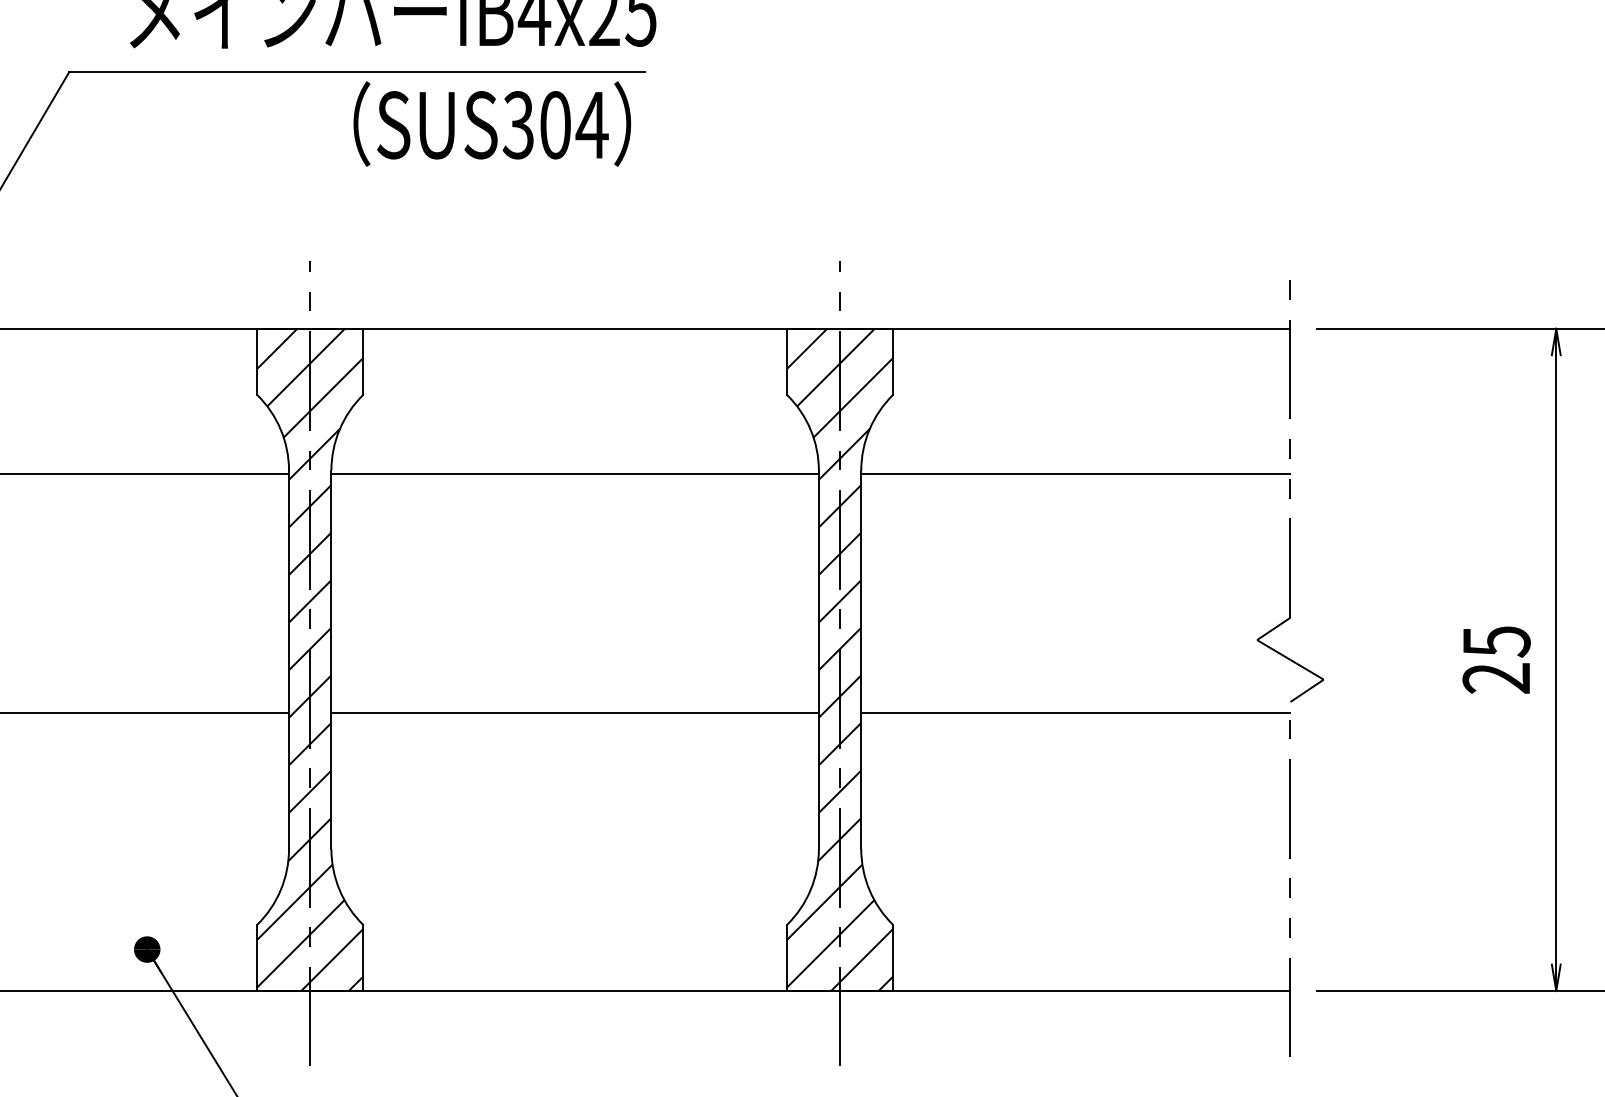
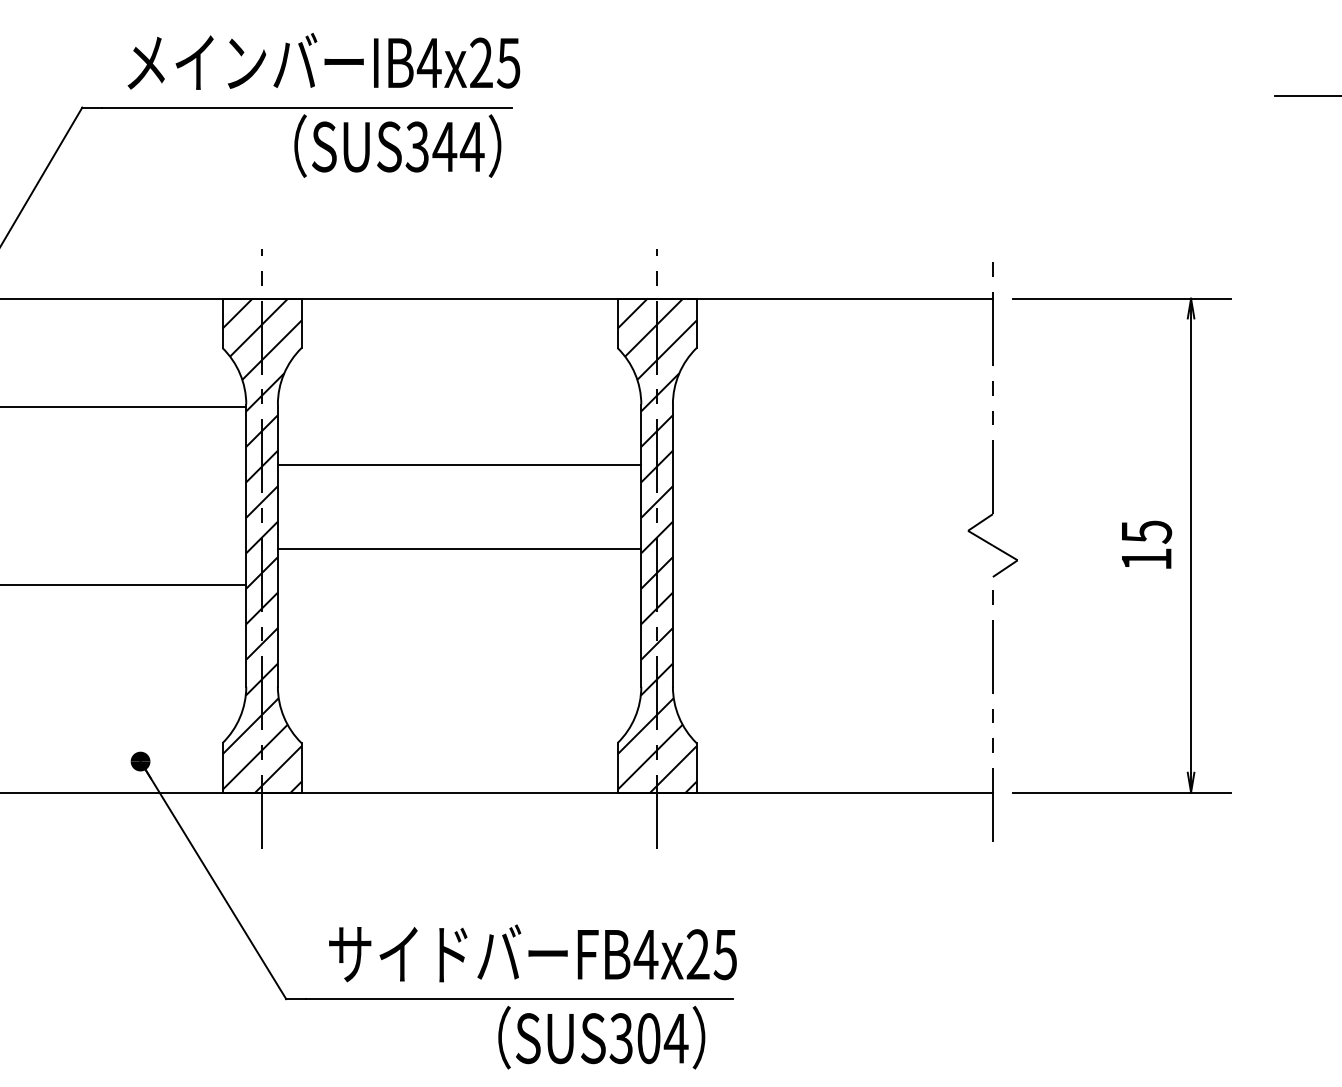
text: (554, 124) -> (444, 146), SUS304 -> SUS344
line: (575, 474) -> (459, 465), moved
line: (1075, 474) -> (832, 407), removed
text: (1496, 678) -> (1146, 559), 25 -> 15
line: (575, 713) -> (459, 549), moved
line: (1075, 713) -> (832, 585), removed

